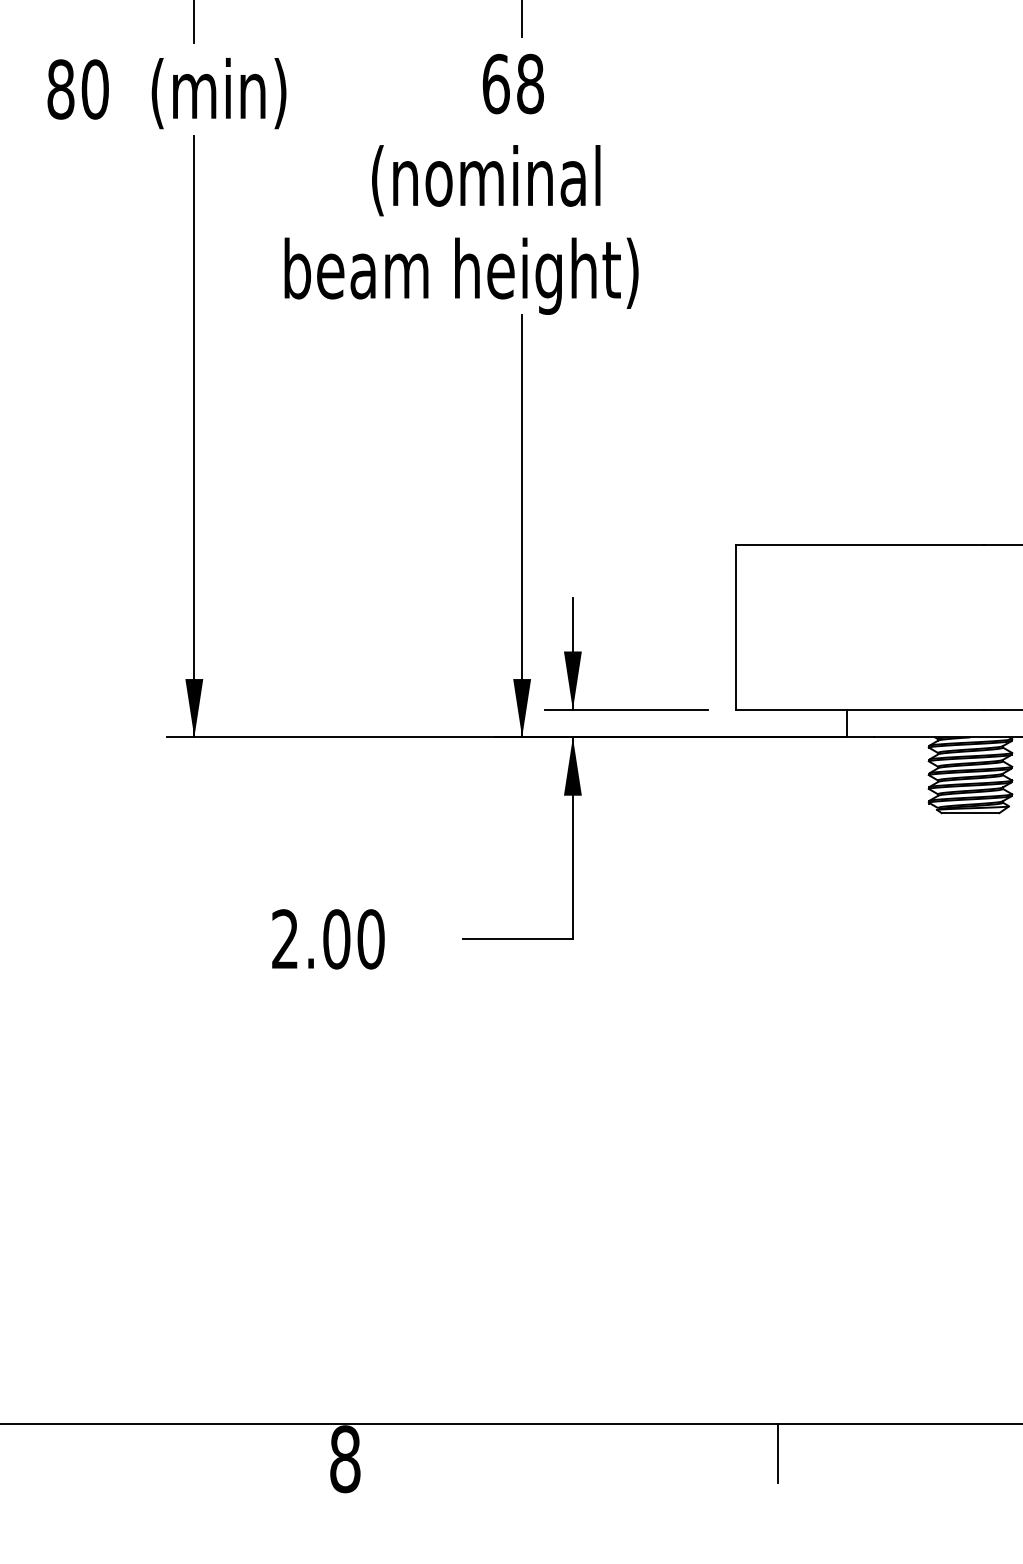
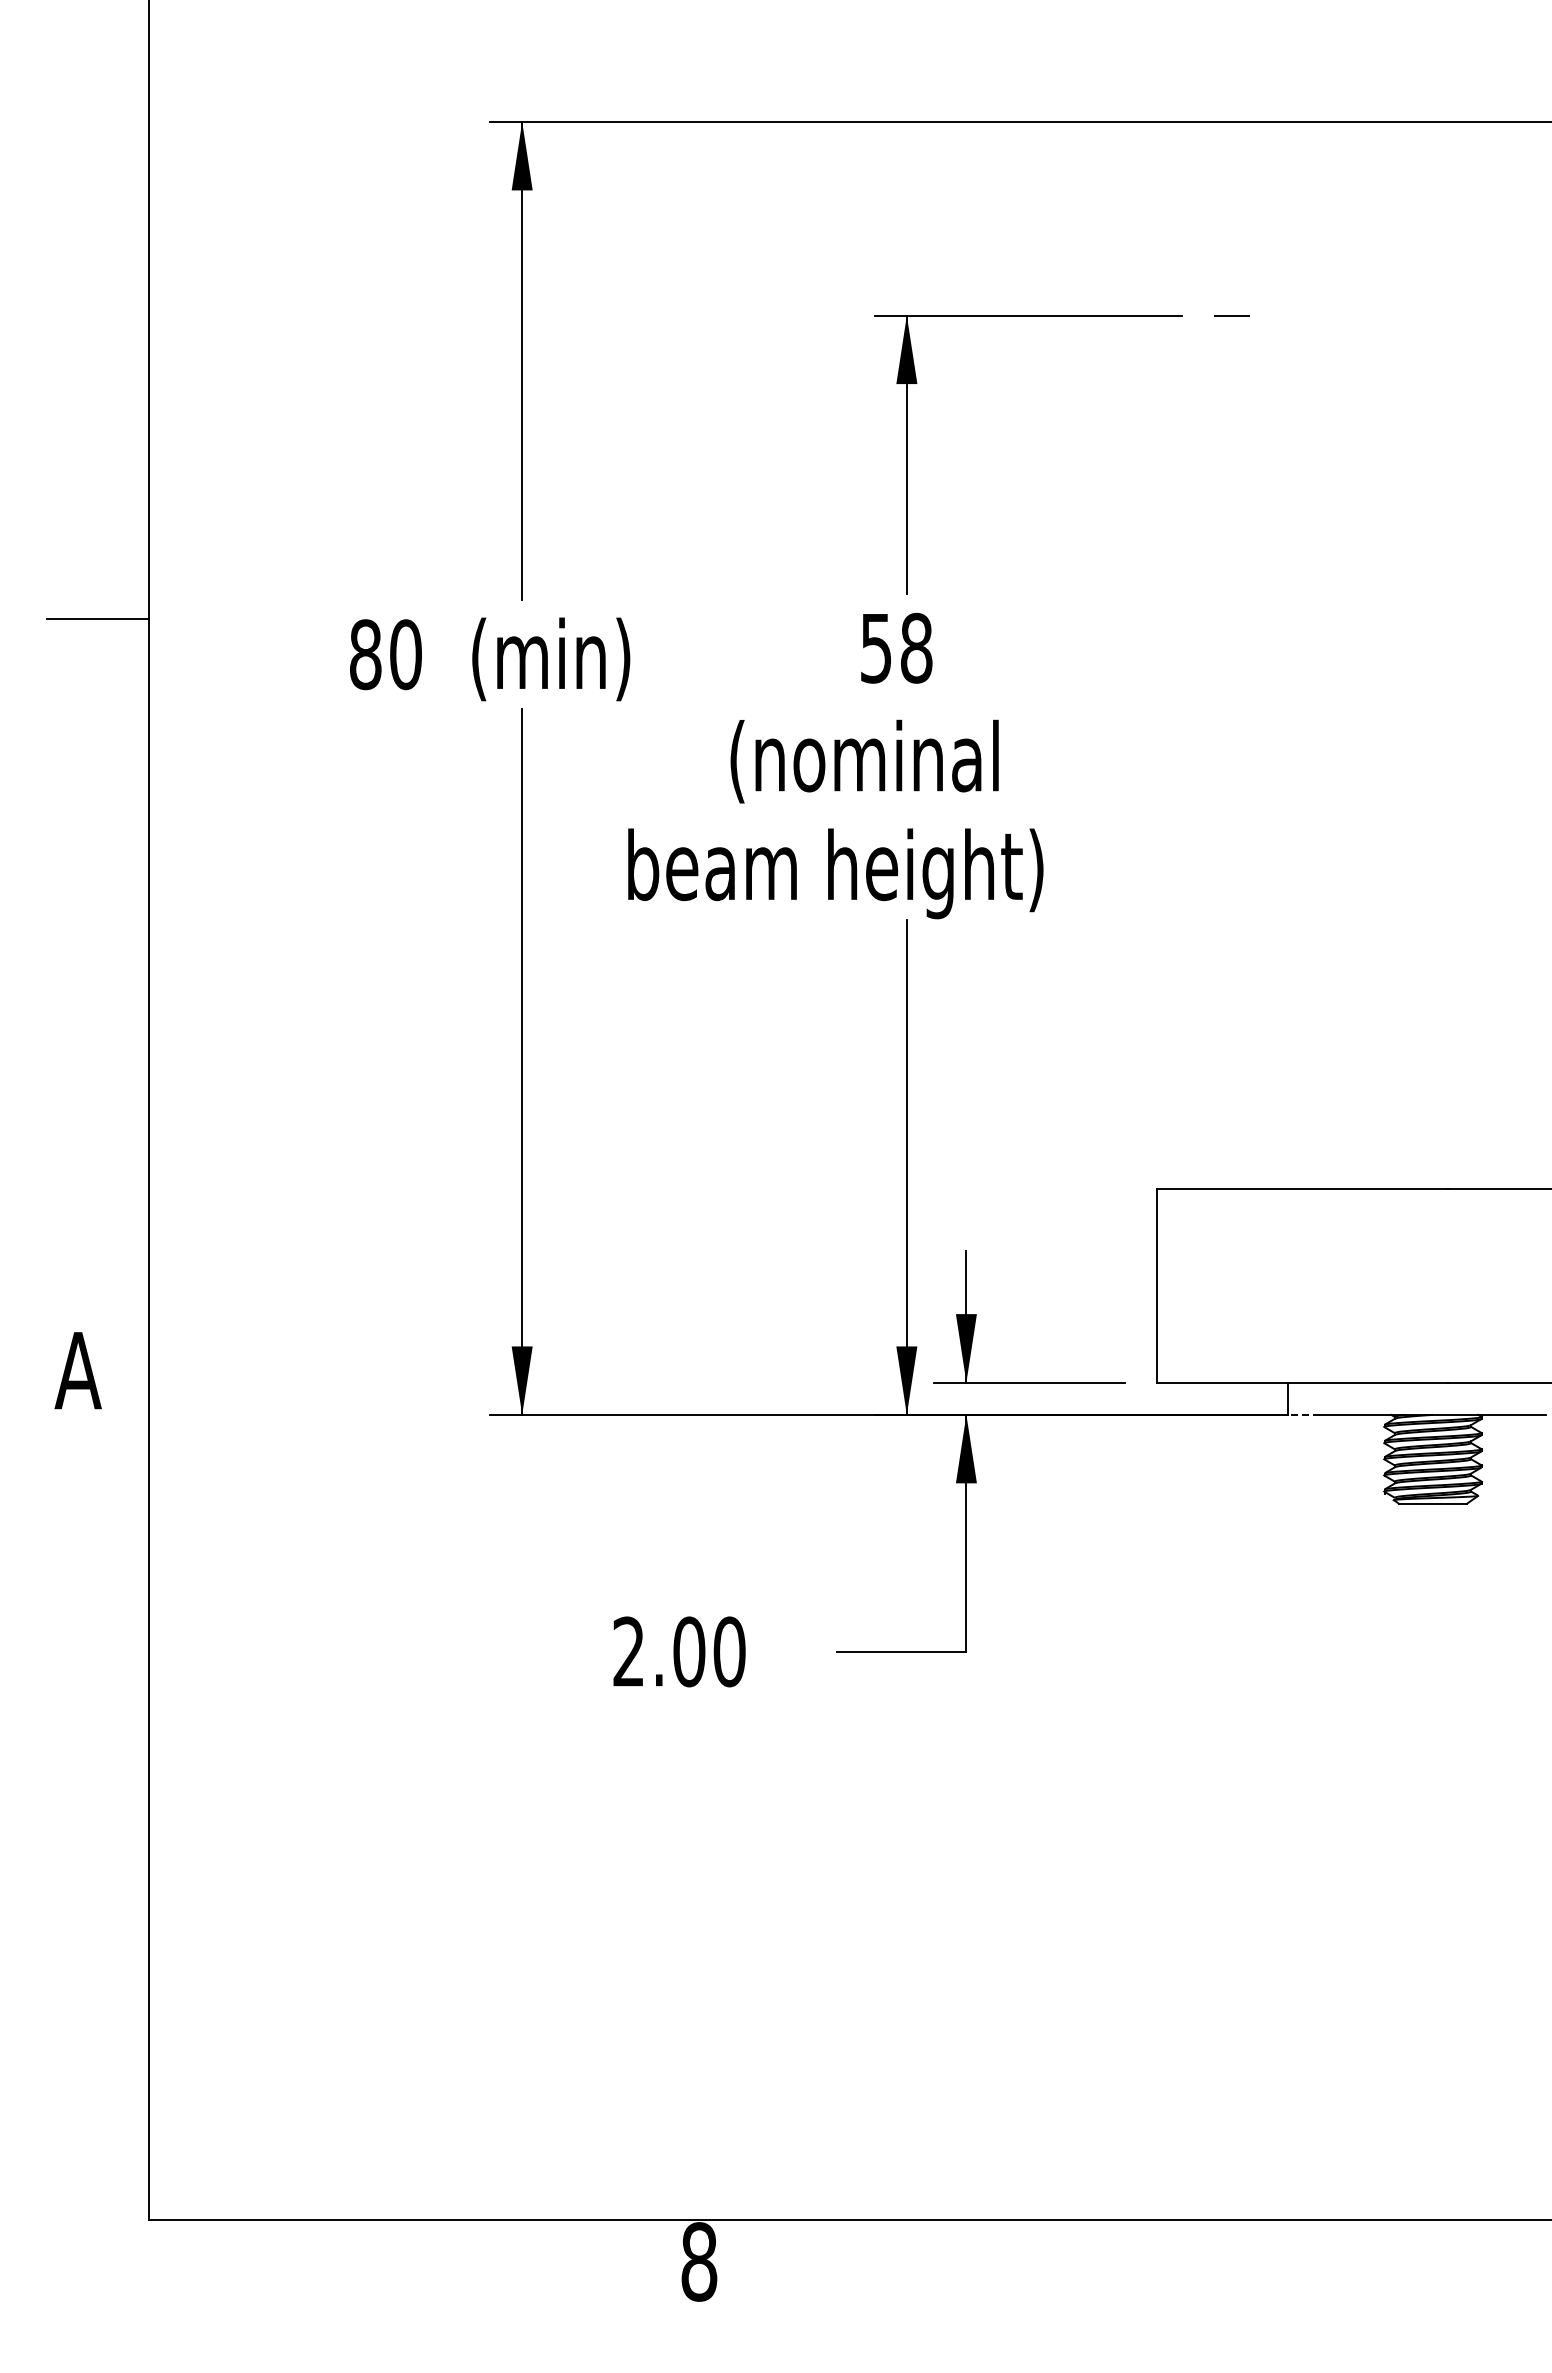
text: (496, 83) -> (876, 647), 68 -> 58
line: (860, 737) -> (1303, 1414), solid -> dashed
line: (777, 1452) -> (1206, 2254), removed

